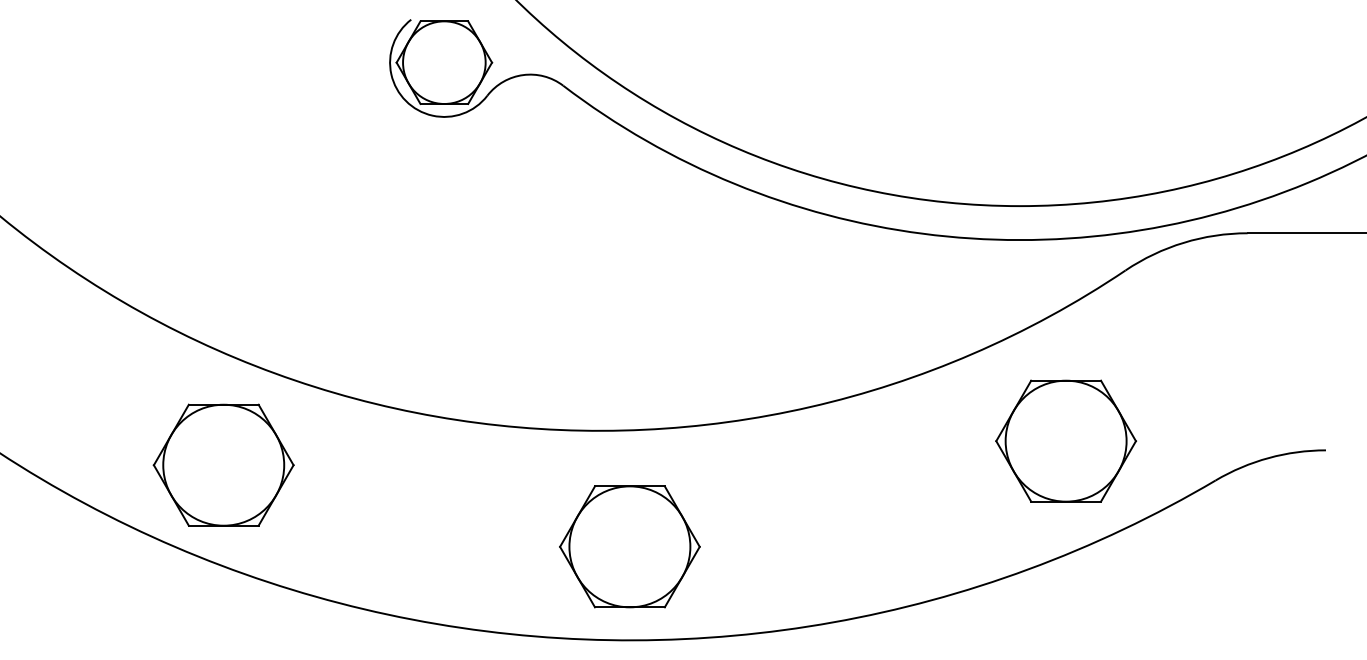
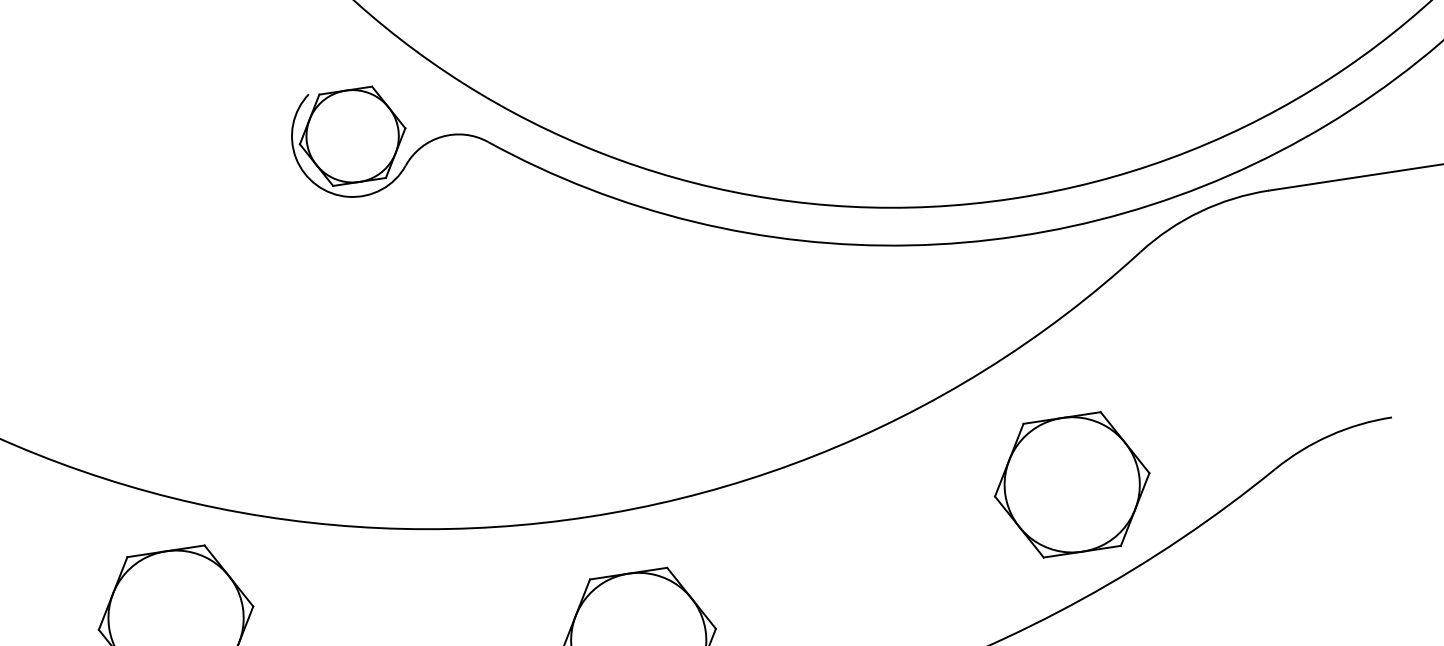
part: (1065, 440) -> (1071, 484), moved

